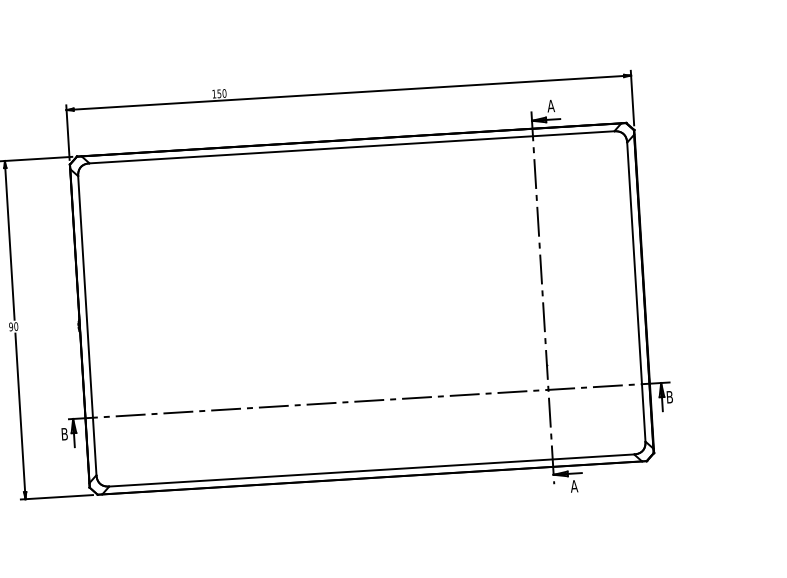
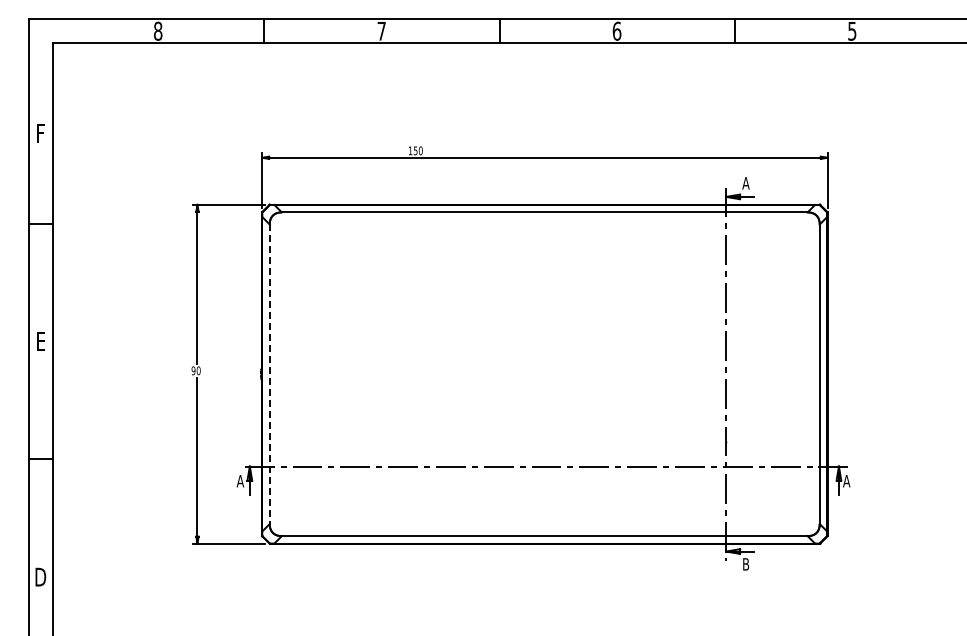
line: (87, 325) -> (269, 374), solid -> dashed
text: (669, 397) -> (846, 481), B -> A
text: (64, 434) -> (240, 481), B -> A
text: (573, 486) -> (745, 564), A -> B

